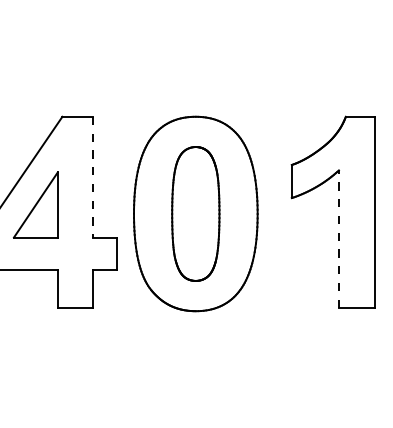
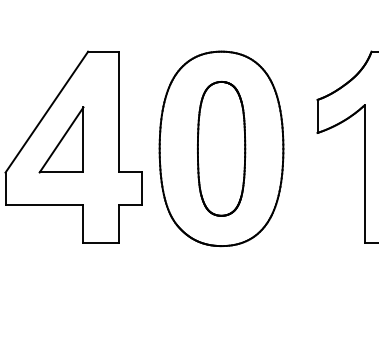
line: (93, 177) -> (119, 112), dashed -> solid
line: (338, 239) -> (364, 174), dashed -> solid

